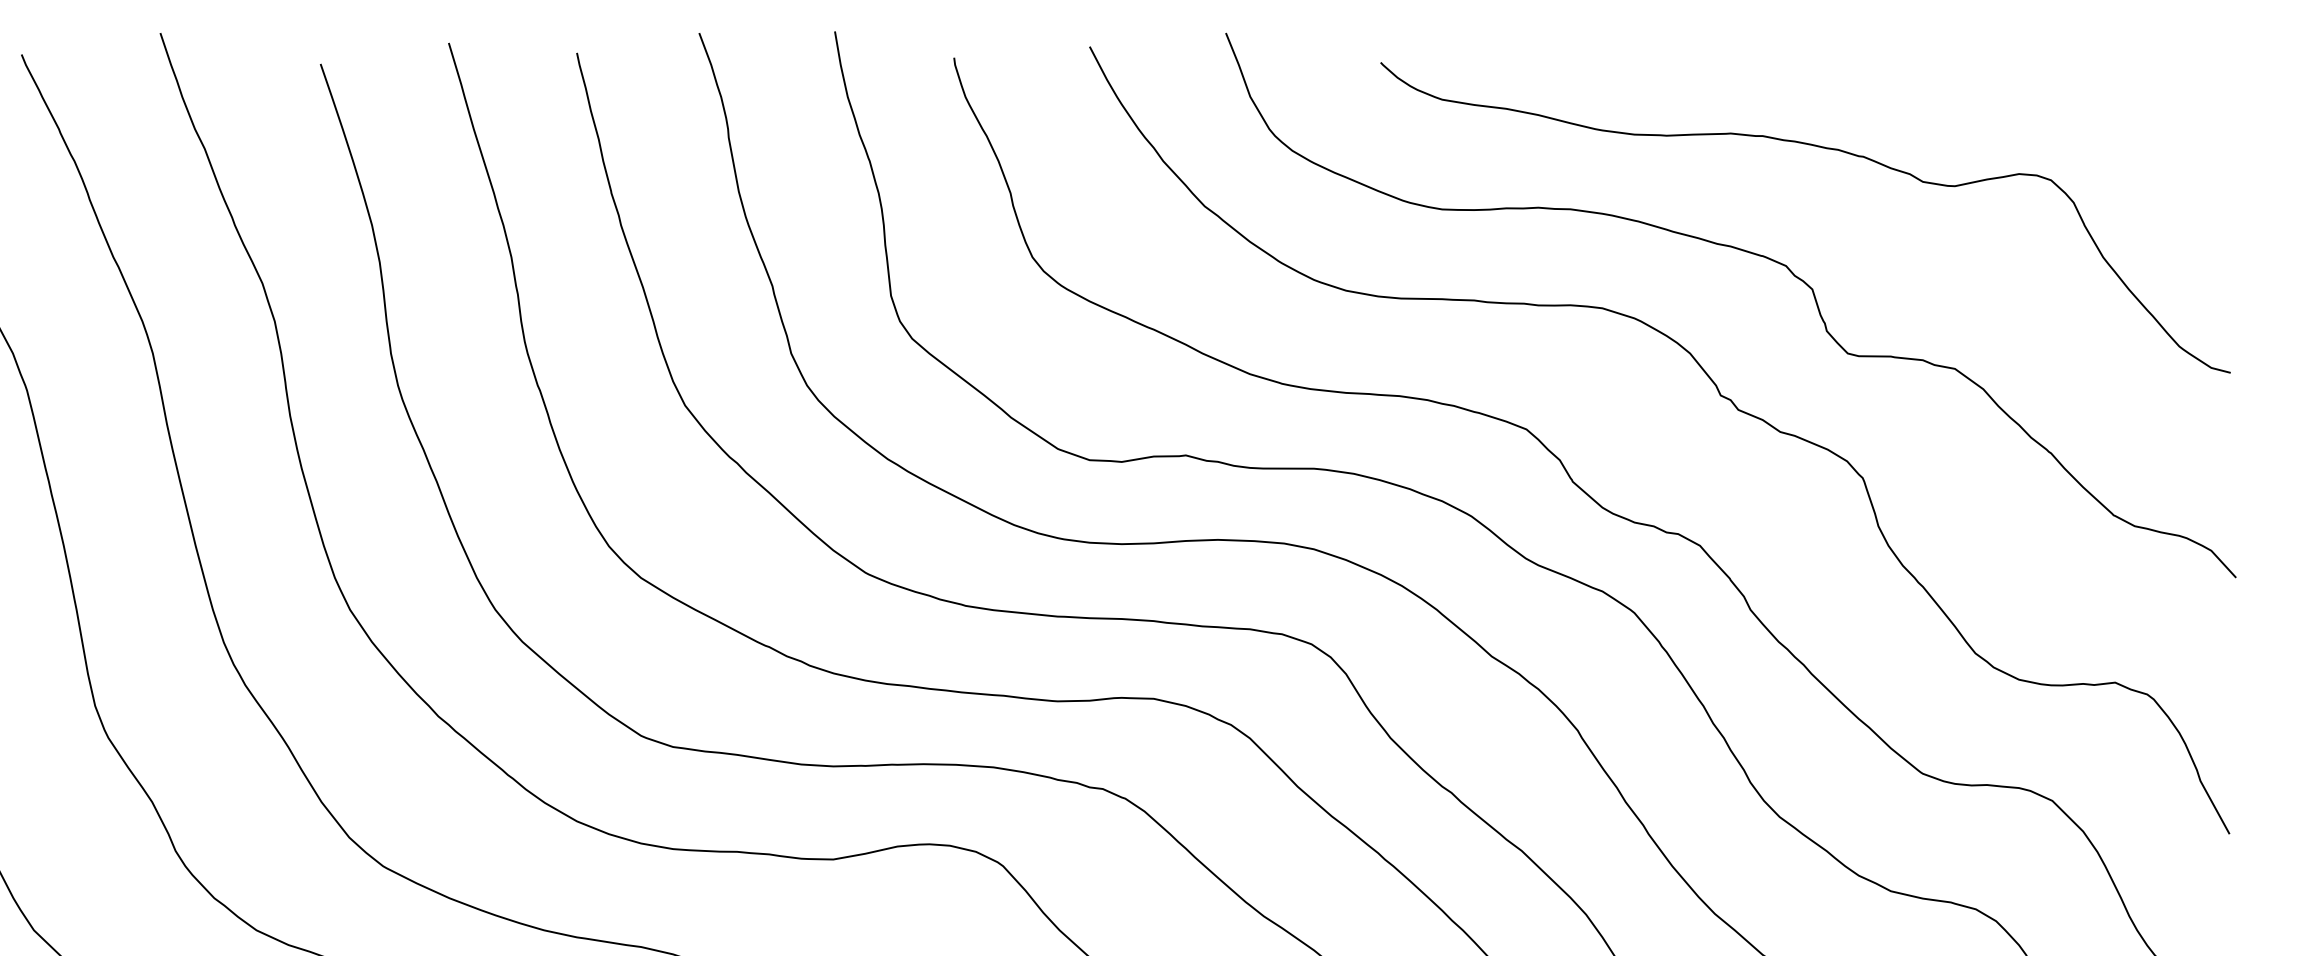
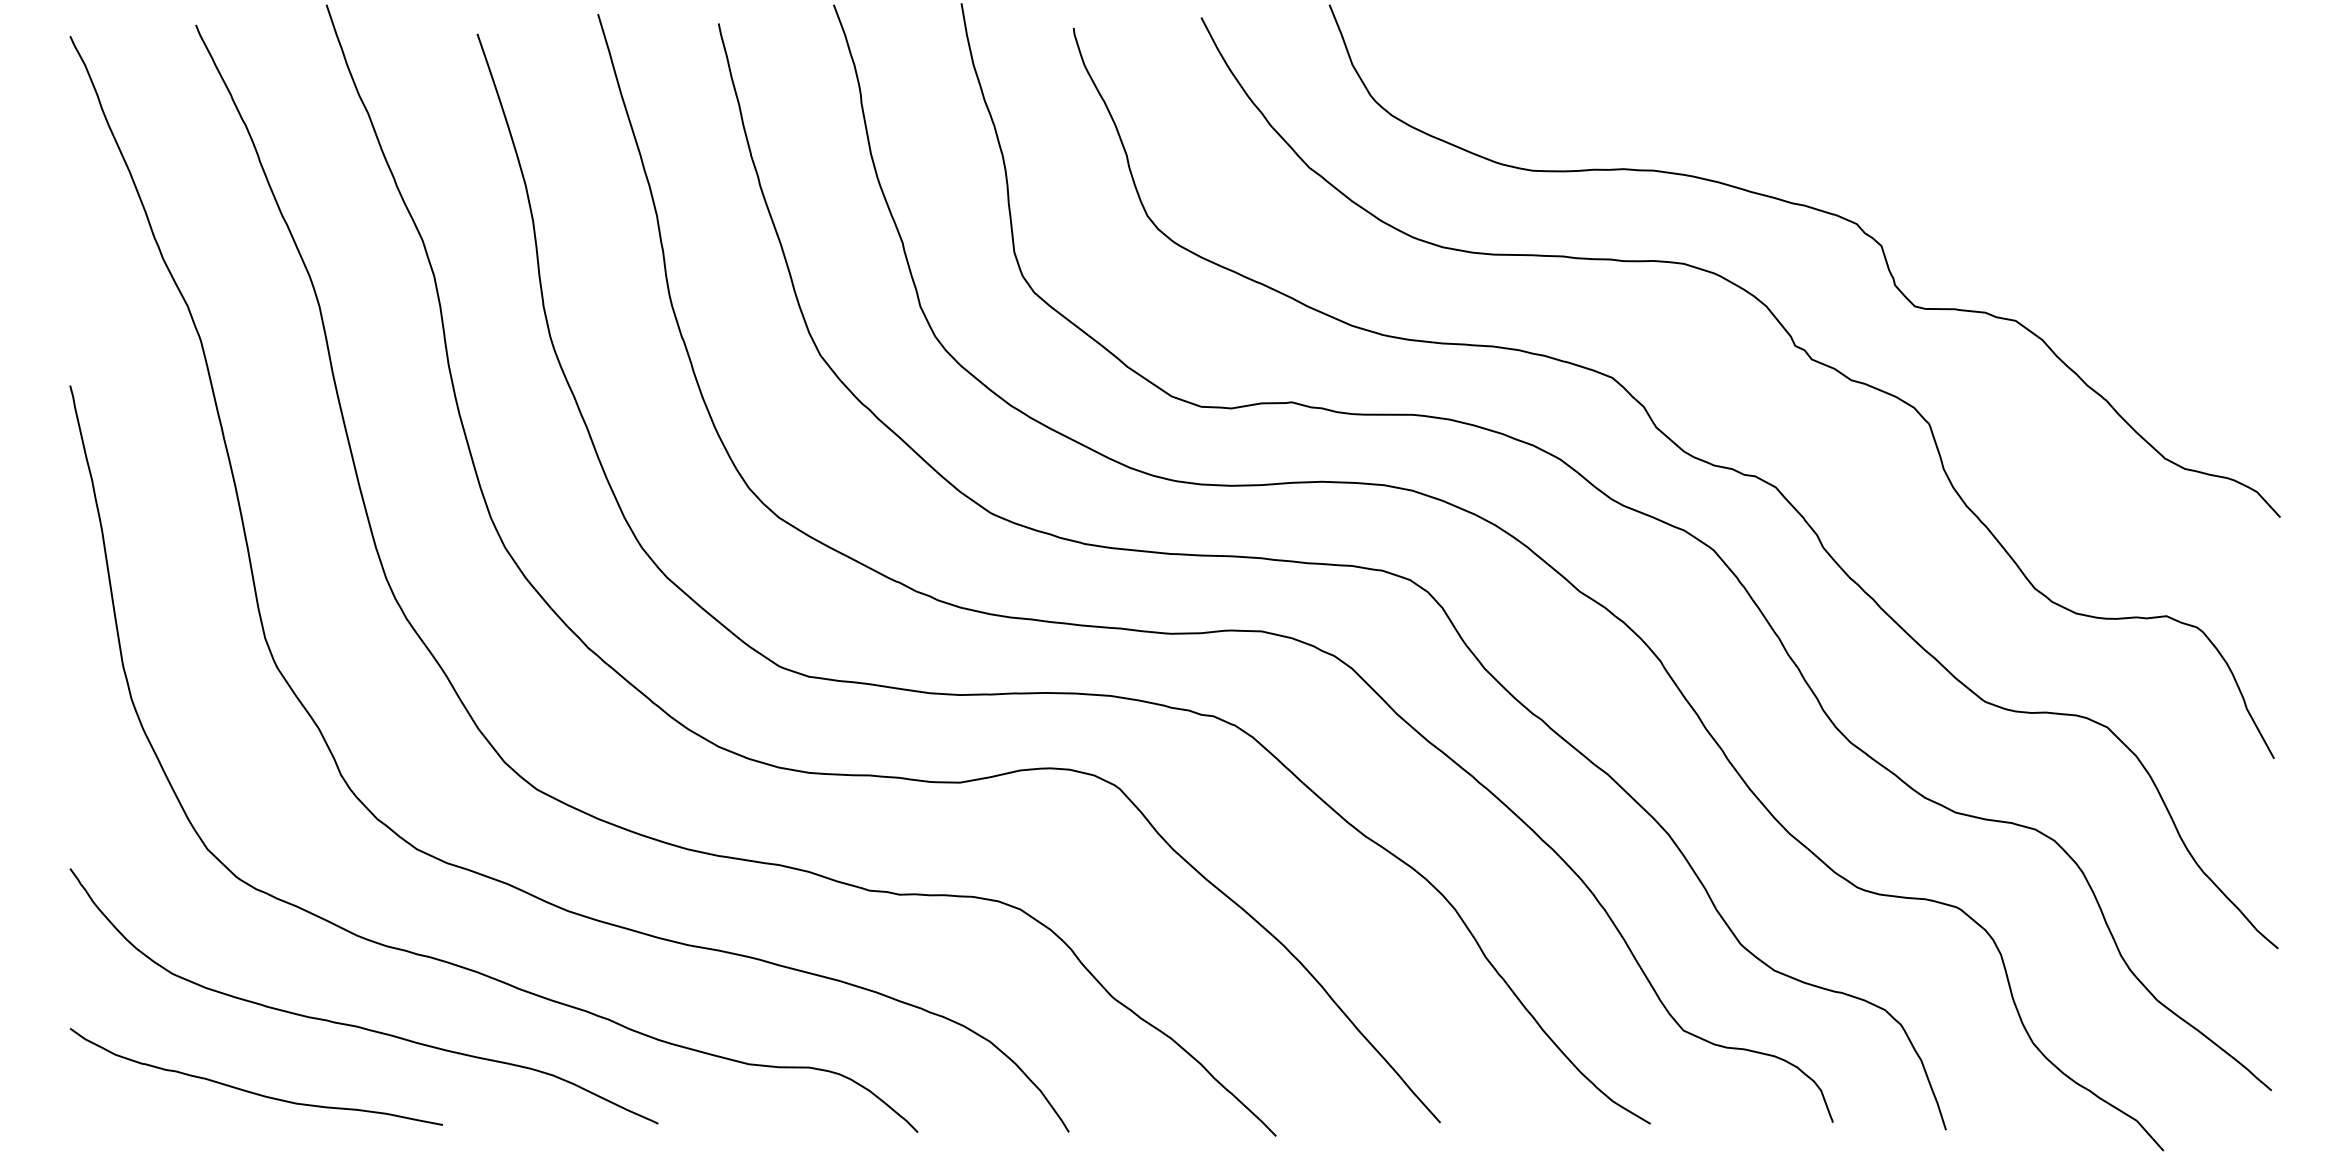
curve: (1821, 148) -> (1890, 113), removed

